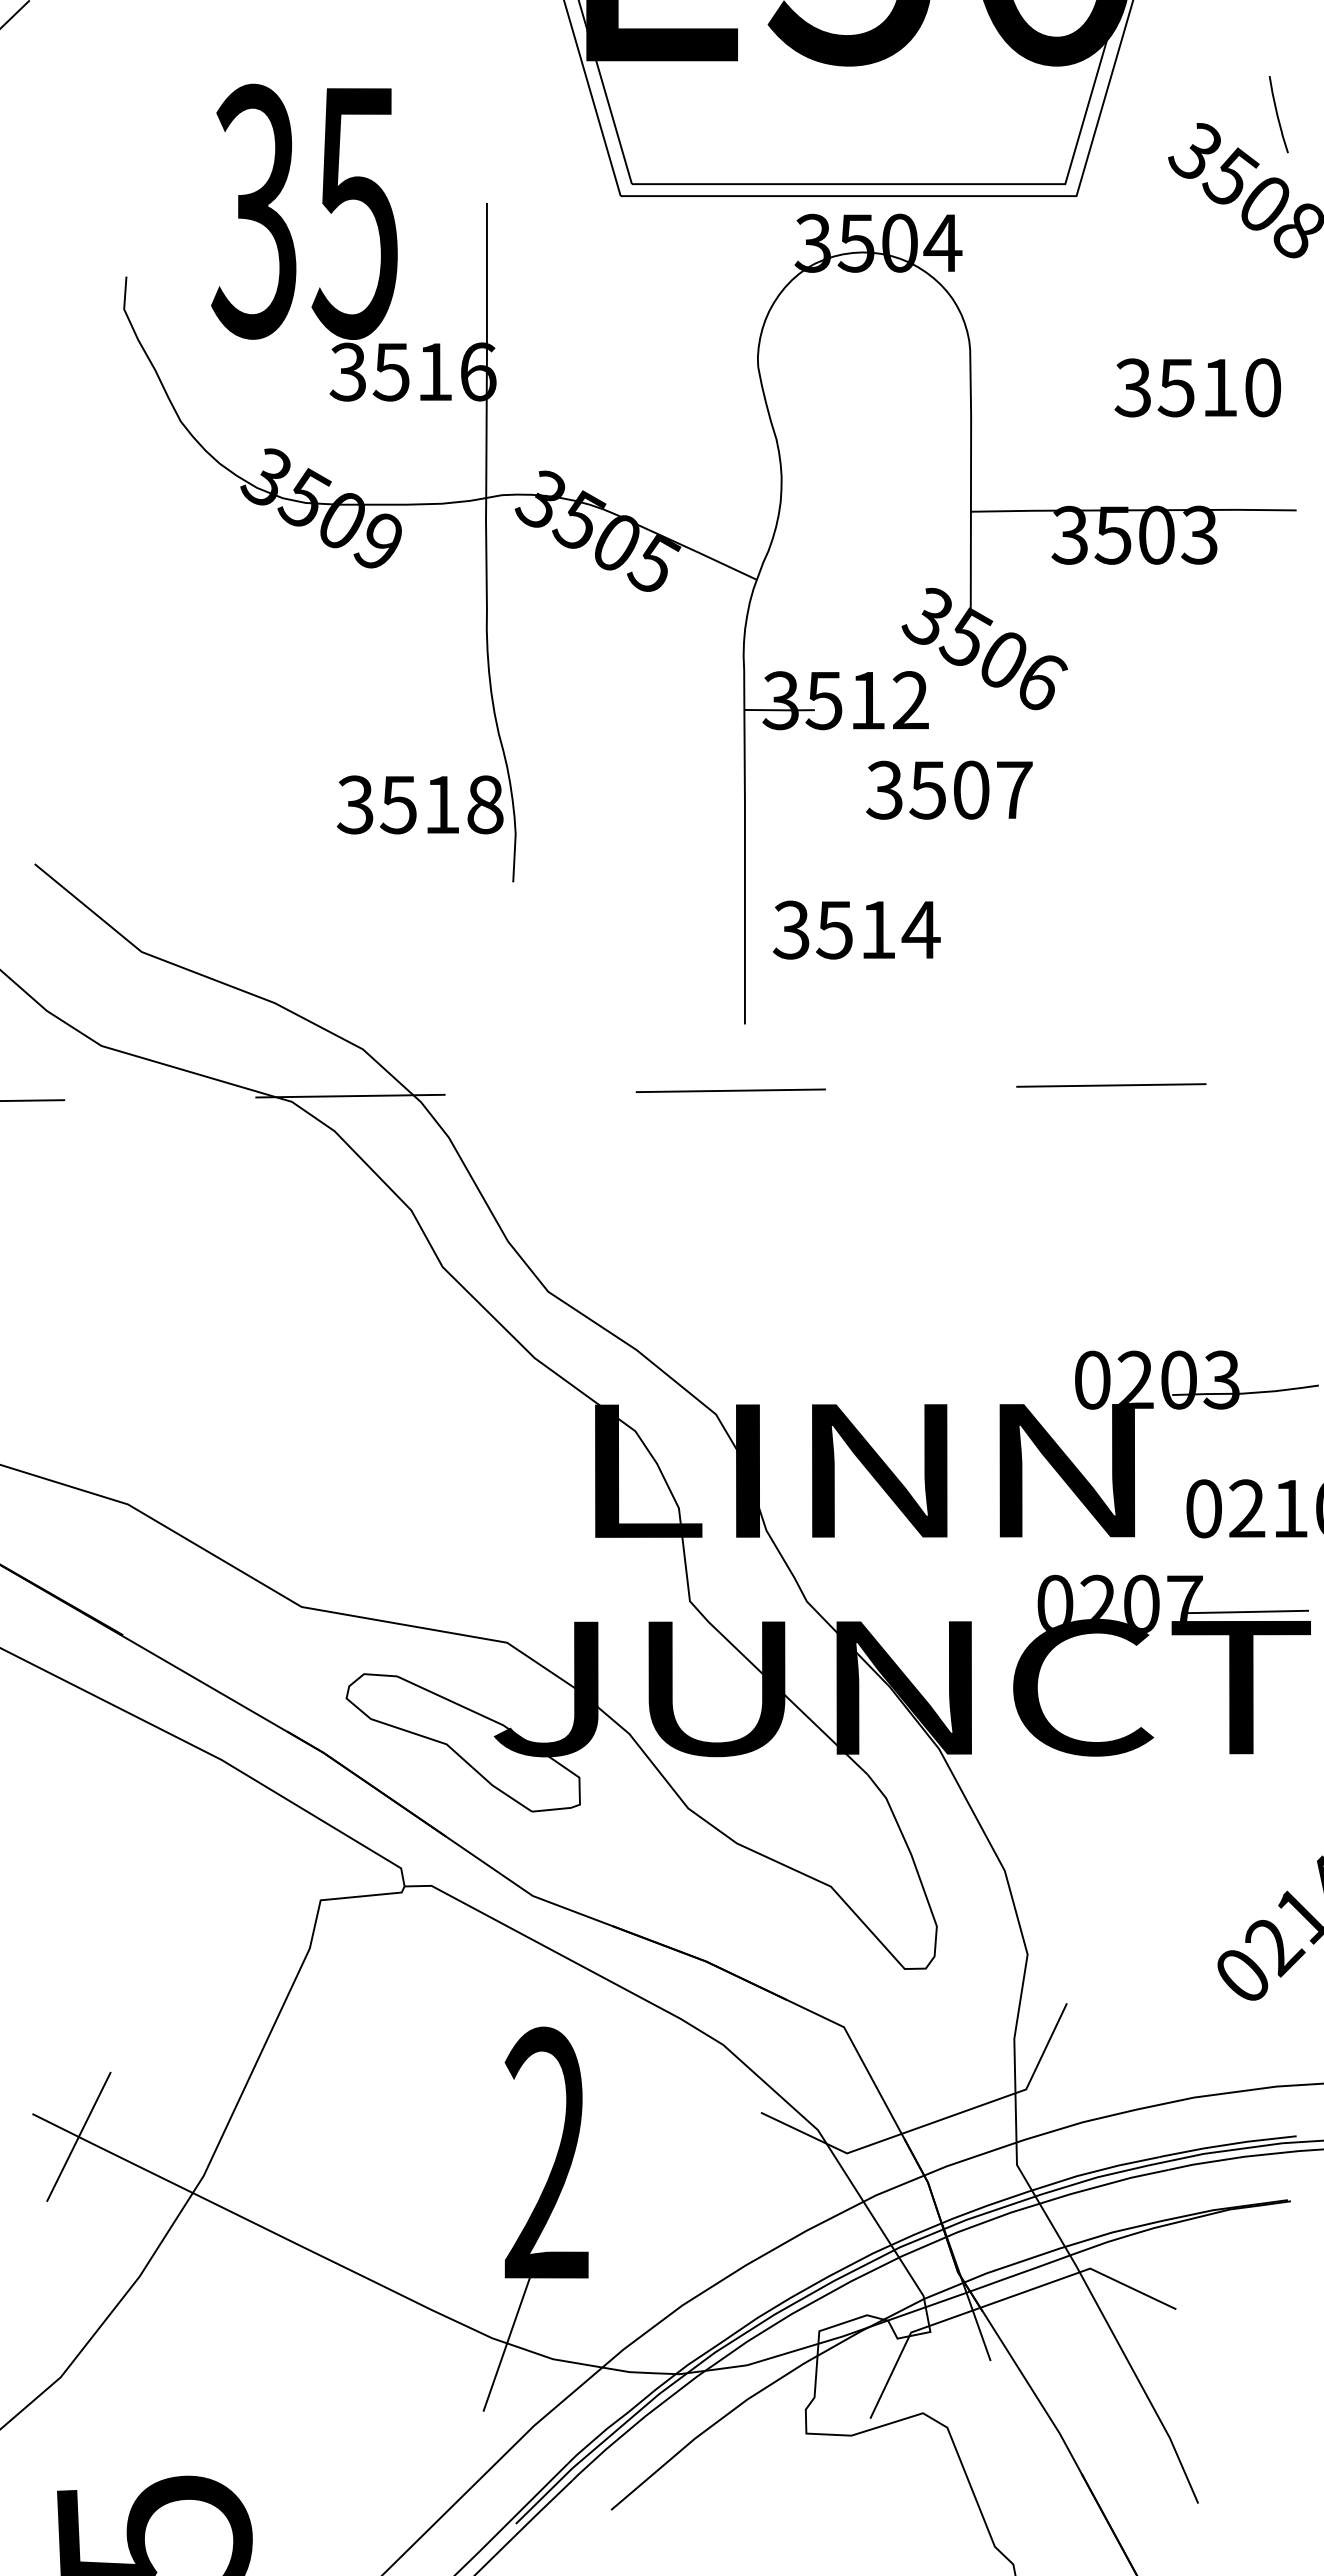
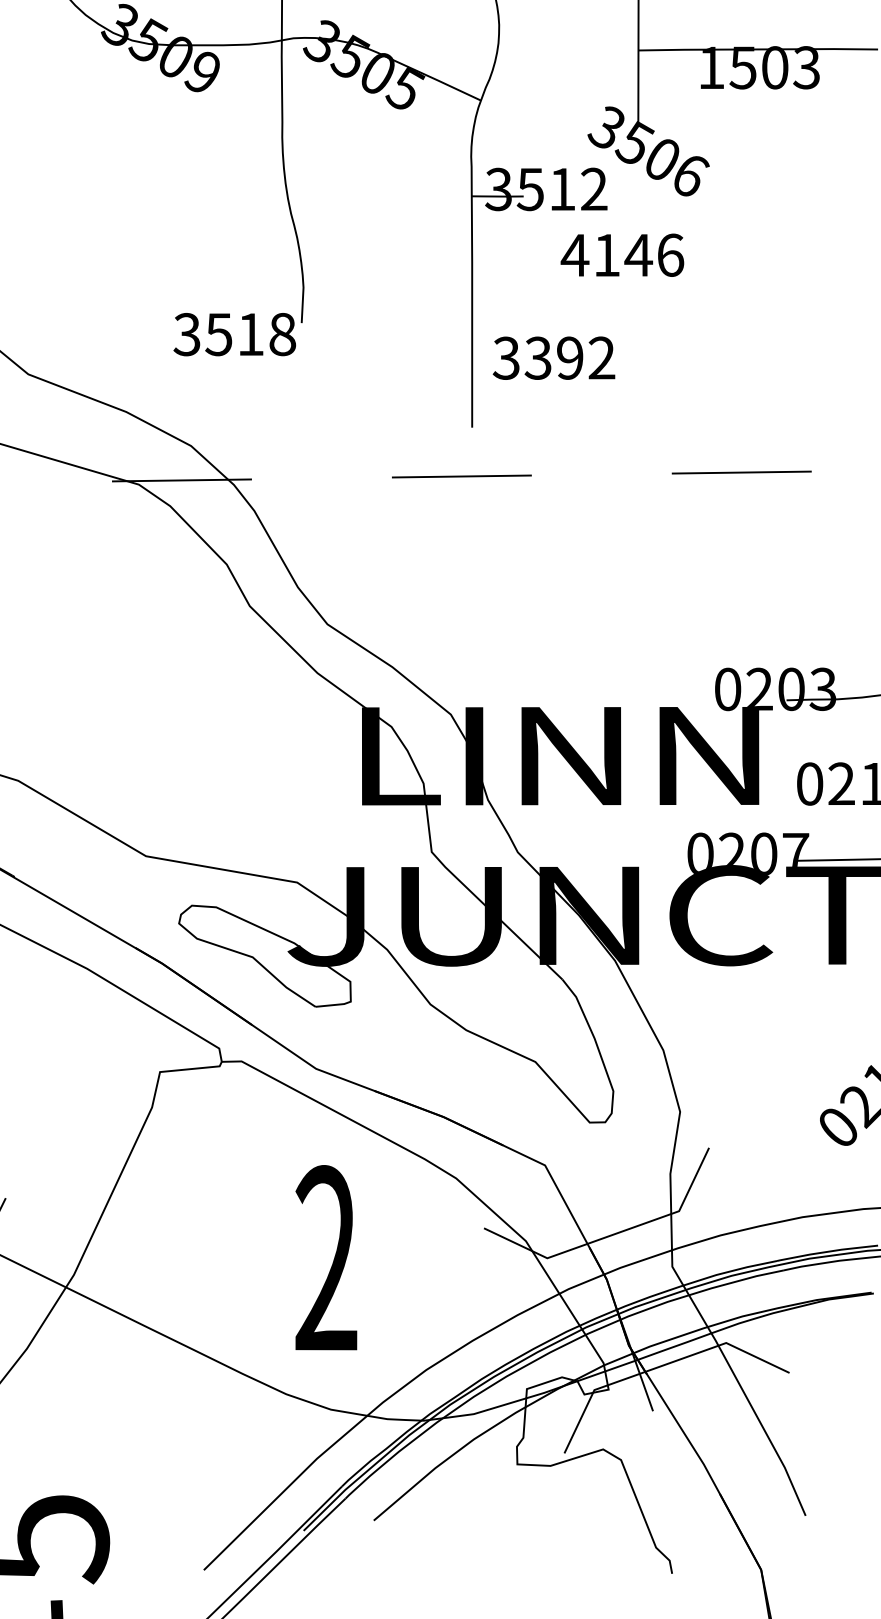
text: (1069, 534) -> (710, 67), 3503 -> 1503
text: (949, 789) -> (622, 254), 3507 -> 4146
text: (419, 804) -> (234, 334), moved
text: (878, 929) -> (570, 357), 3514 -> 3392
line: (506, 2343) -> (296, 1398), removed

